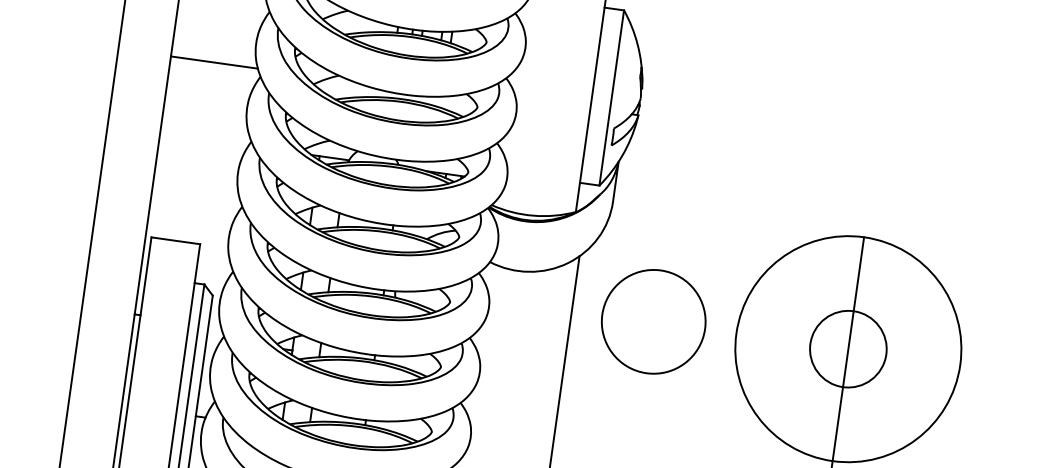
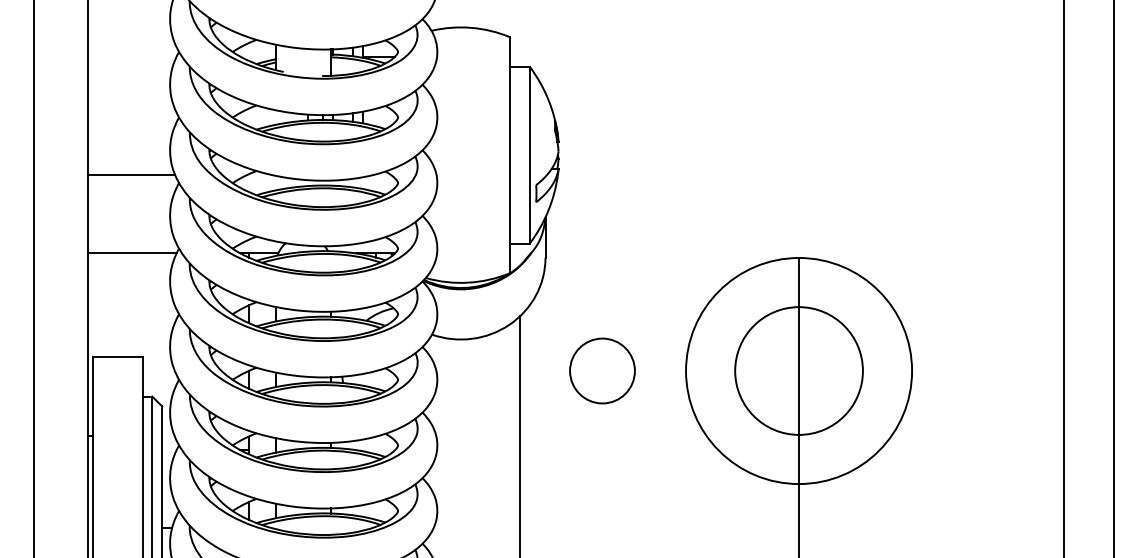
line: (203, 139) -> (131, 253), added
circle: (653, 321) -> (602, 370), size x0.62
circle: (847, 348) -> (798, 370), size x1.67

